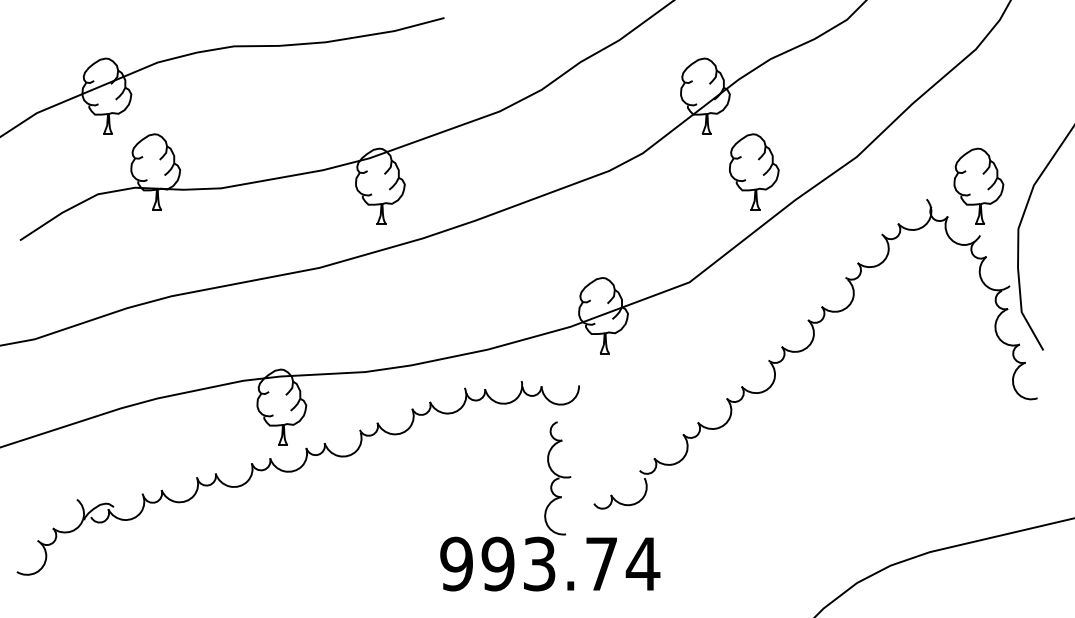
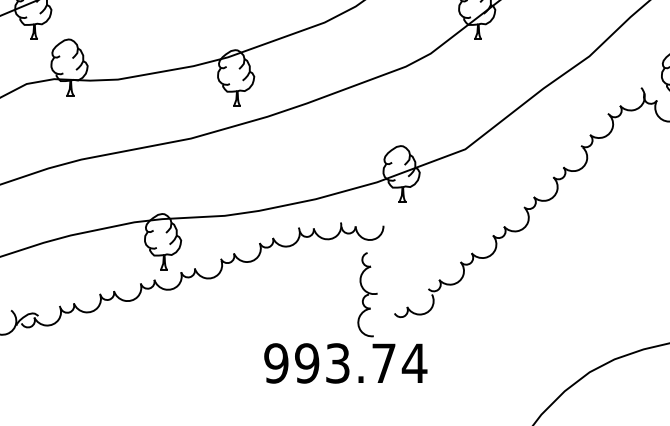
part: (754, 171) -> (513, 67), removed
text: (550, 563) -> (345, 362), moved

